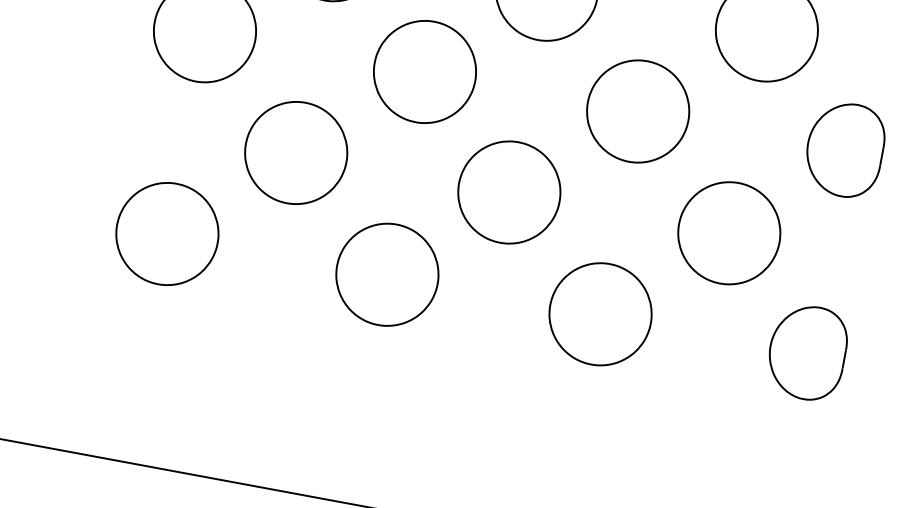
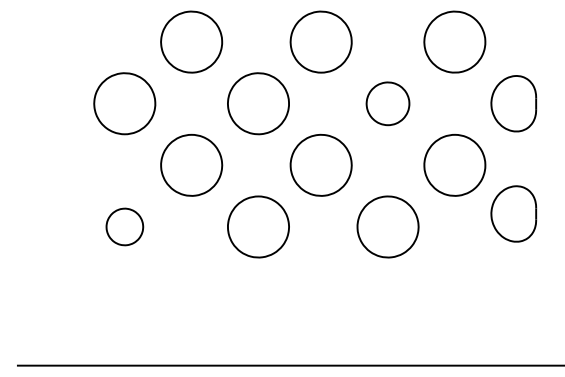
part: (637, 110) -> (387, 103), size x0.7
part: (167, 233) -> (124, 226), size x0.6
part: (807, 351) -> (513, 213), moved

